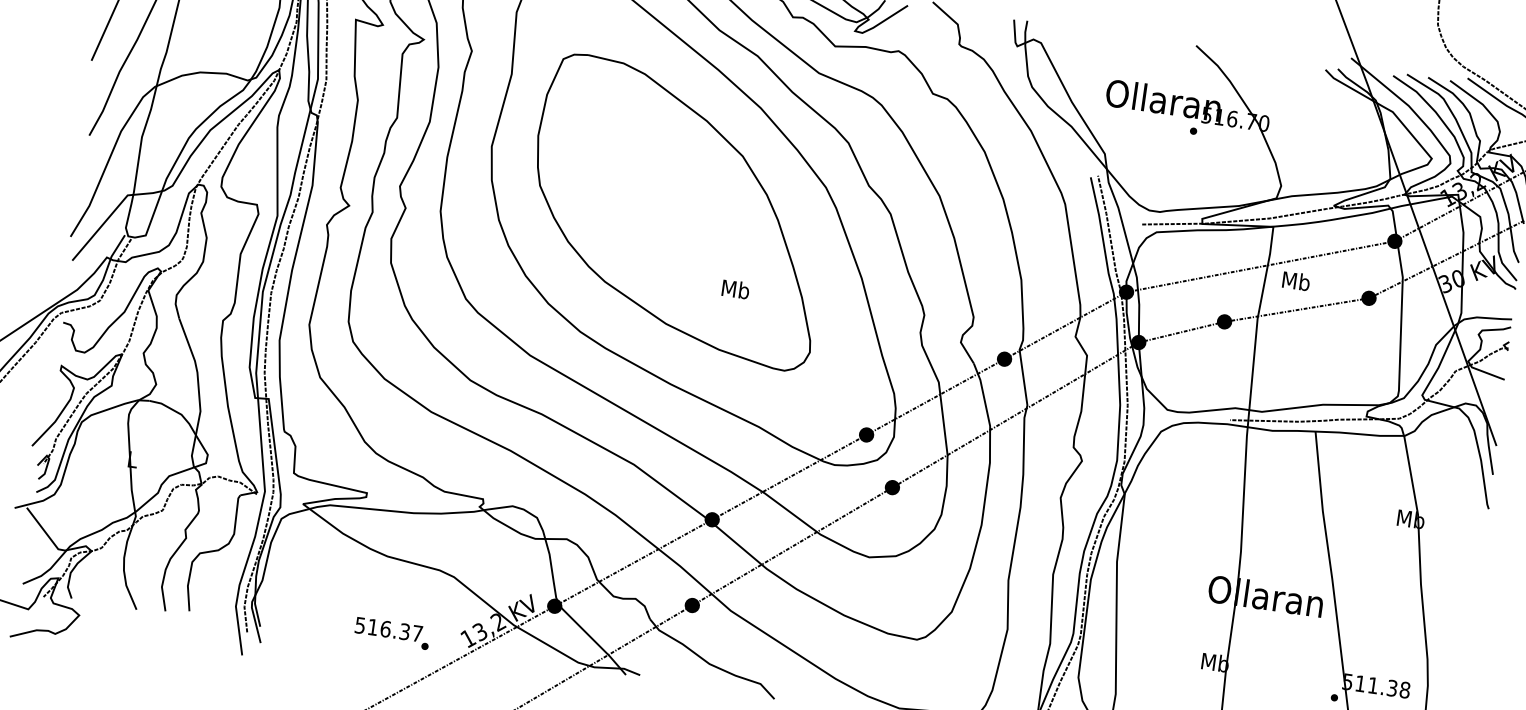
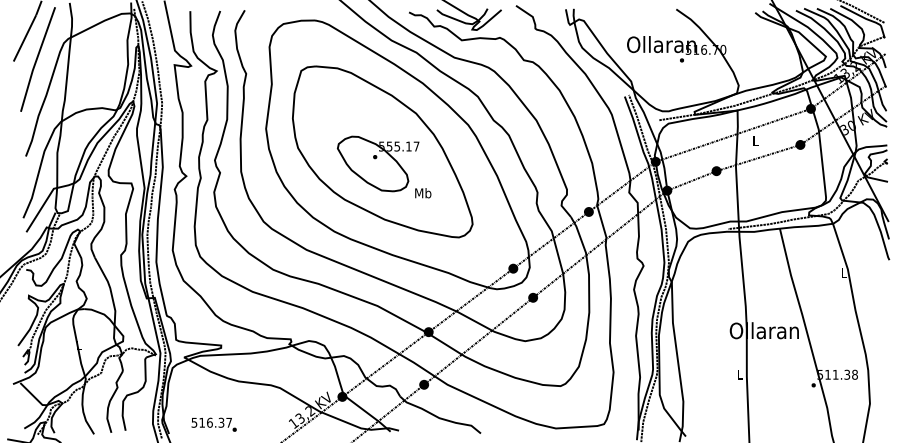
part: (668, 229) -> (378, 163), added
text: (1295, 280) -> (755, 140), Mb -> L
text: (1411, 518) -> (844, 272), Mb -> L
text: (391, 632) -> (213, 424), moved
text: (1214, 662) -> (739, 374), Mb -> L

